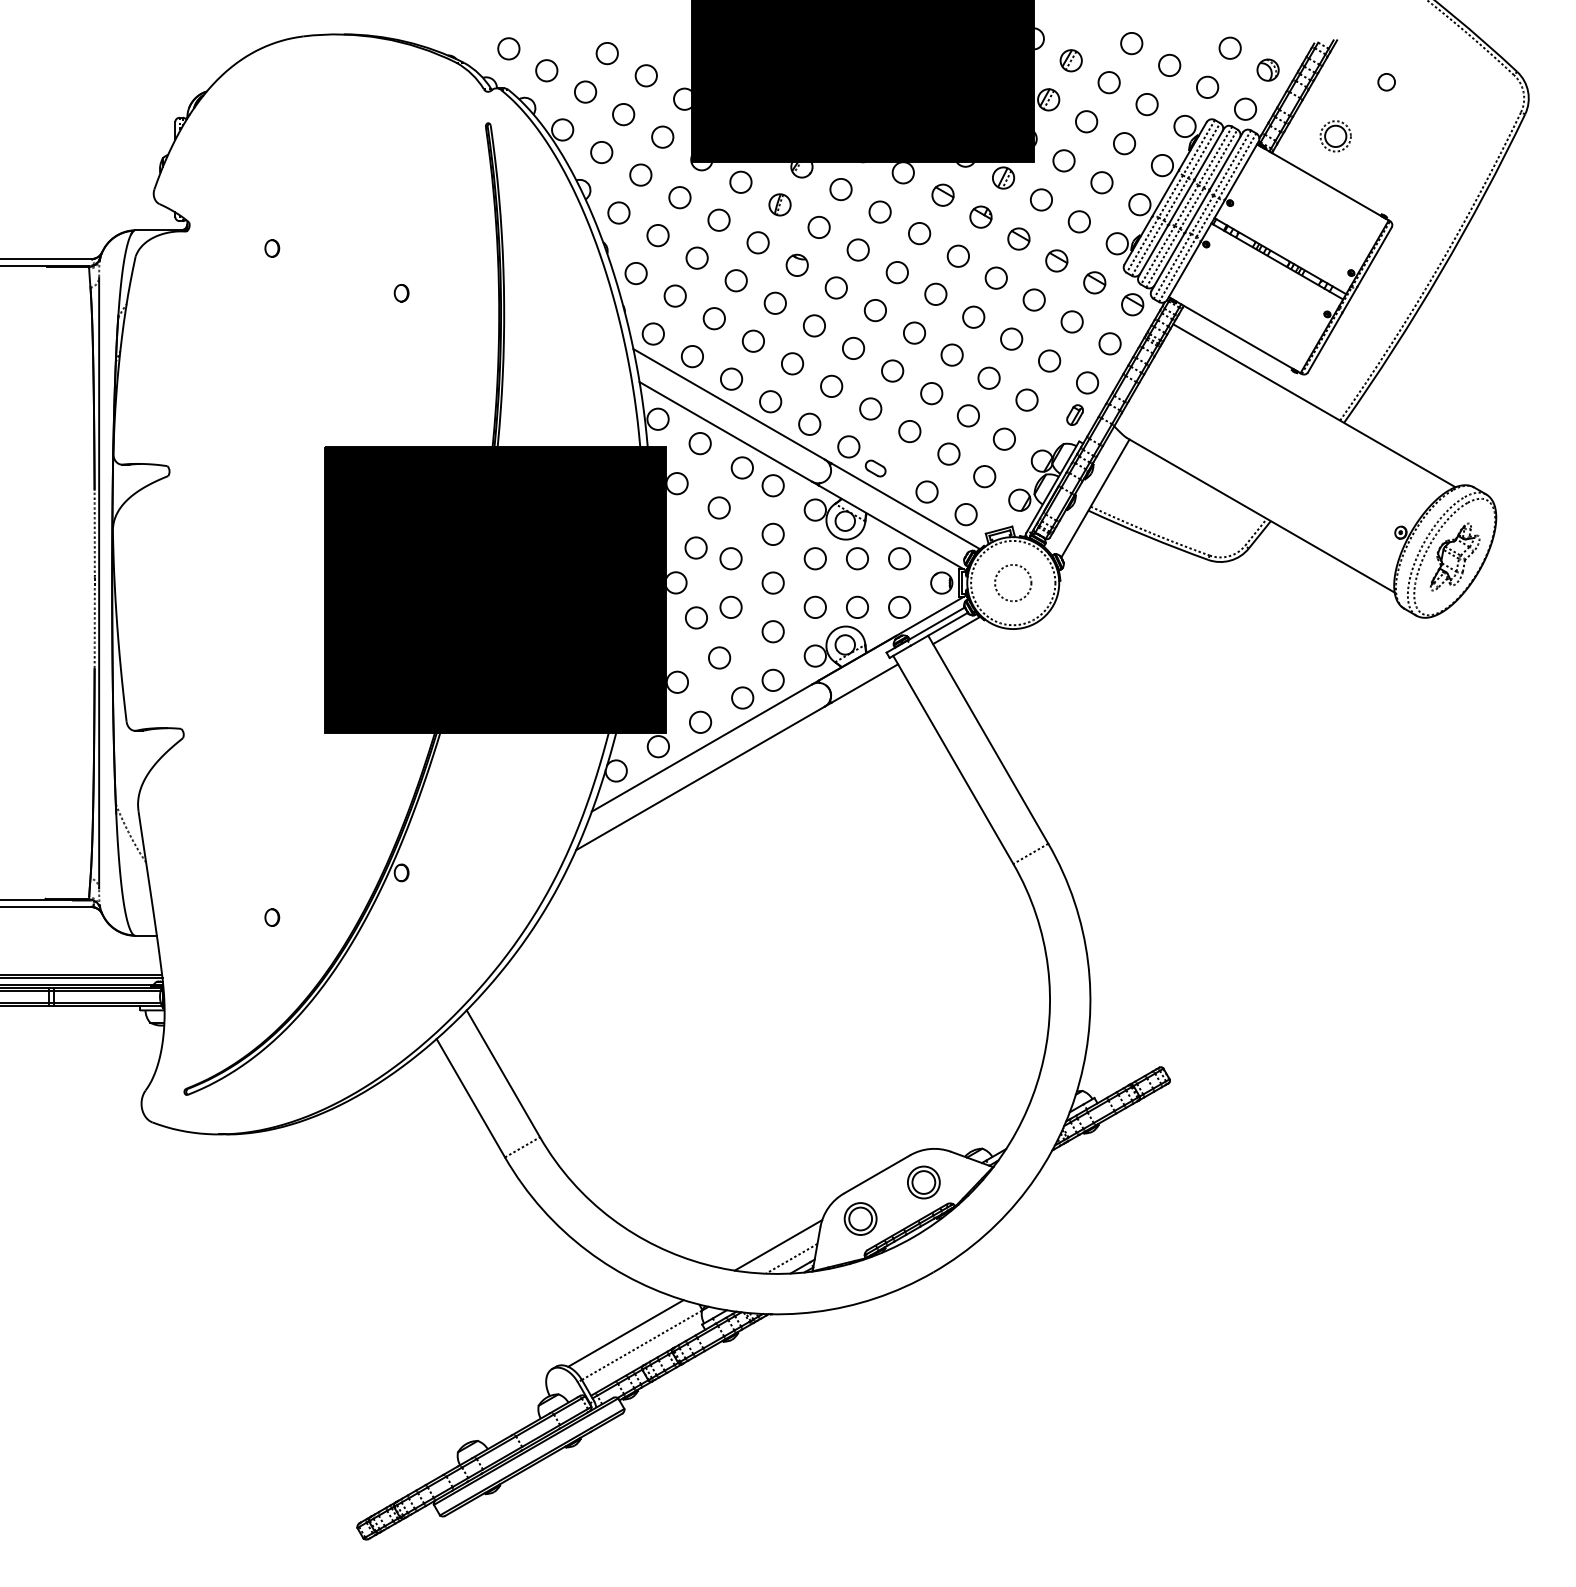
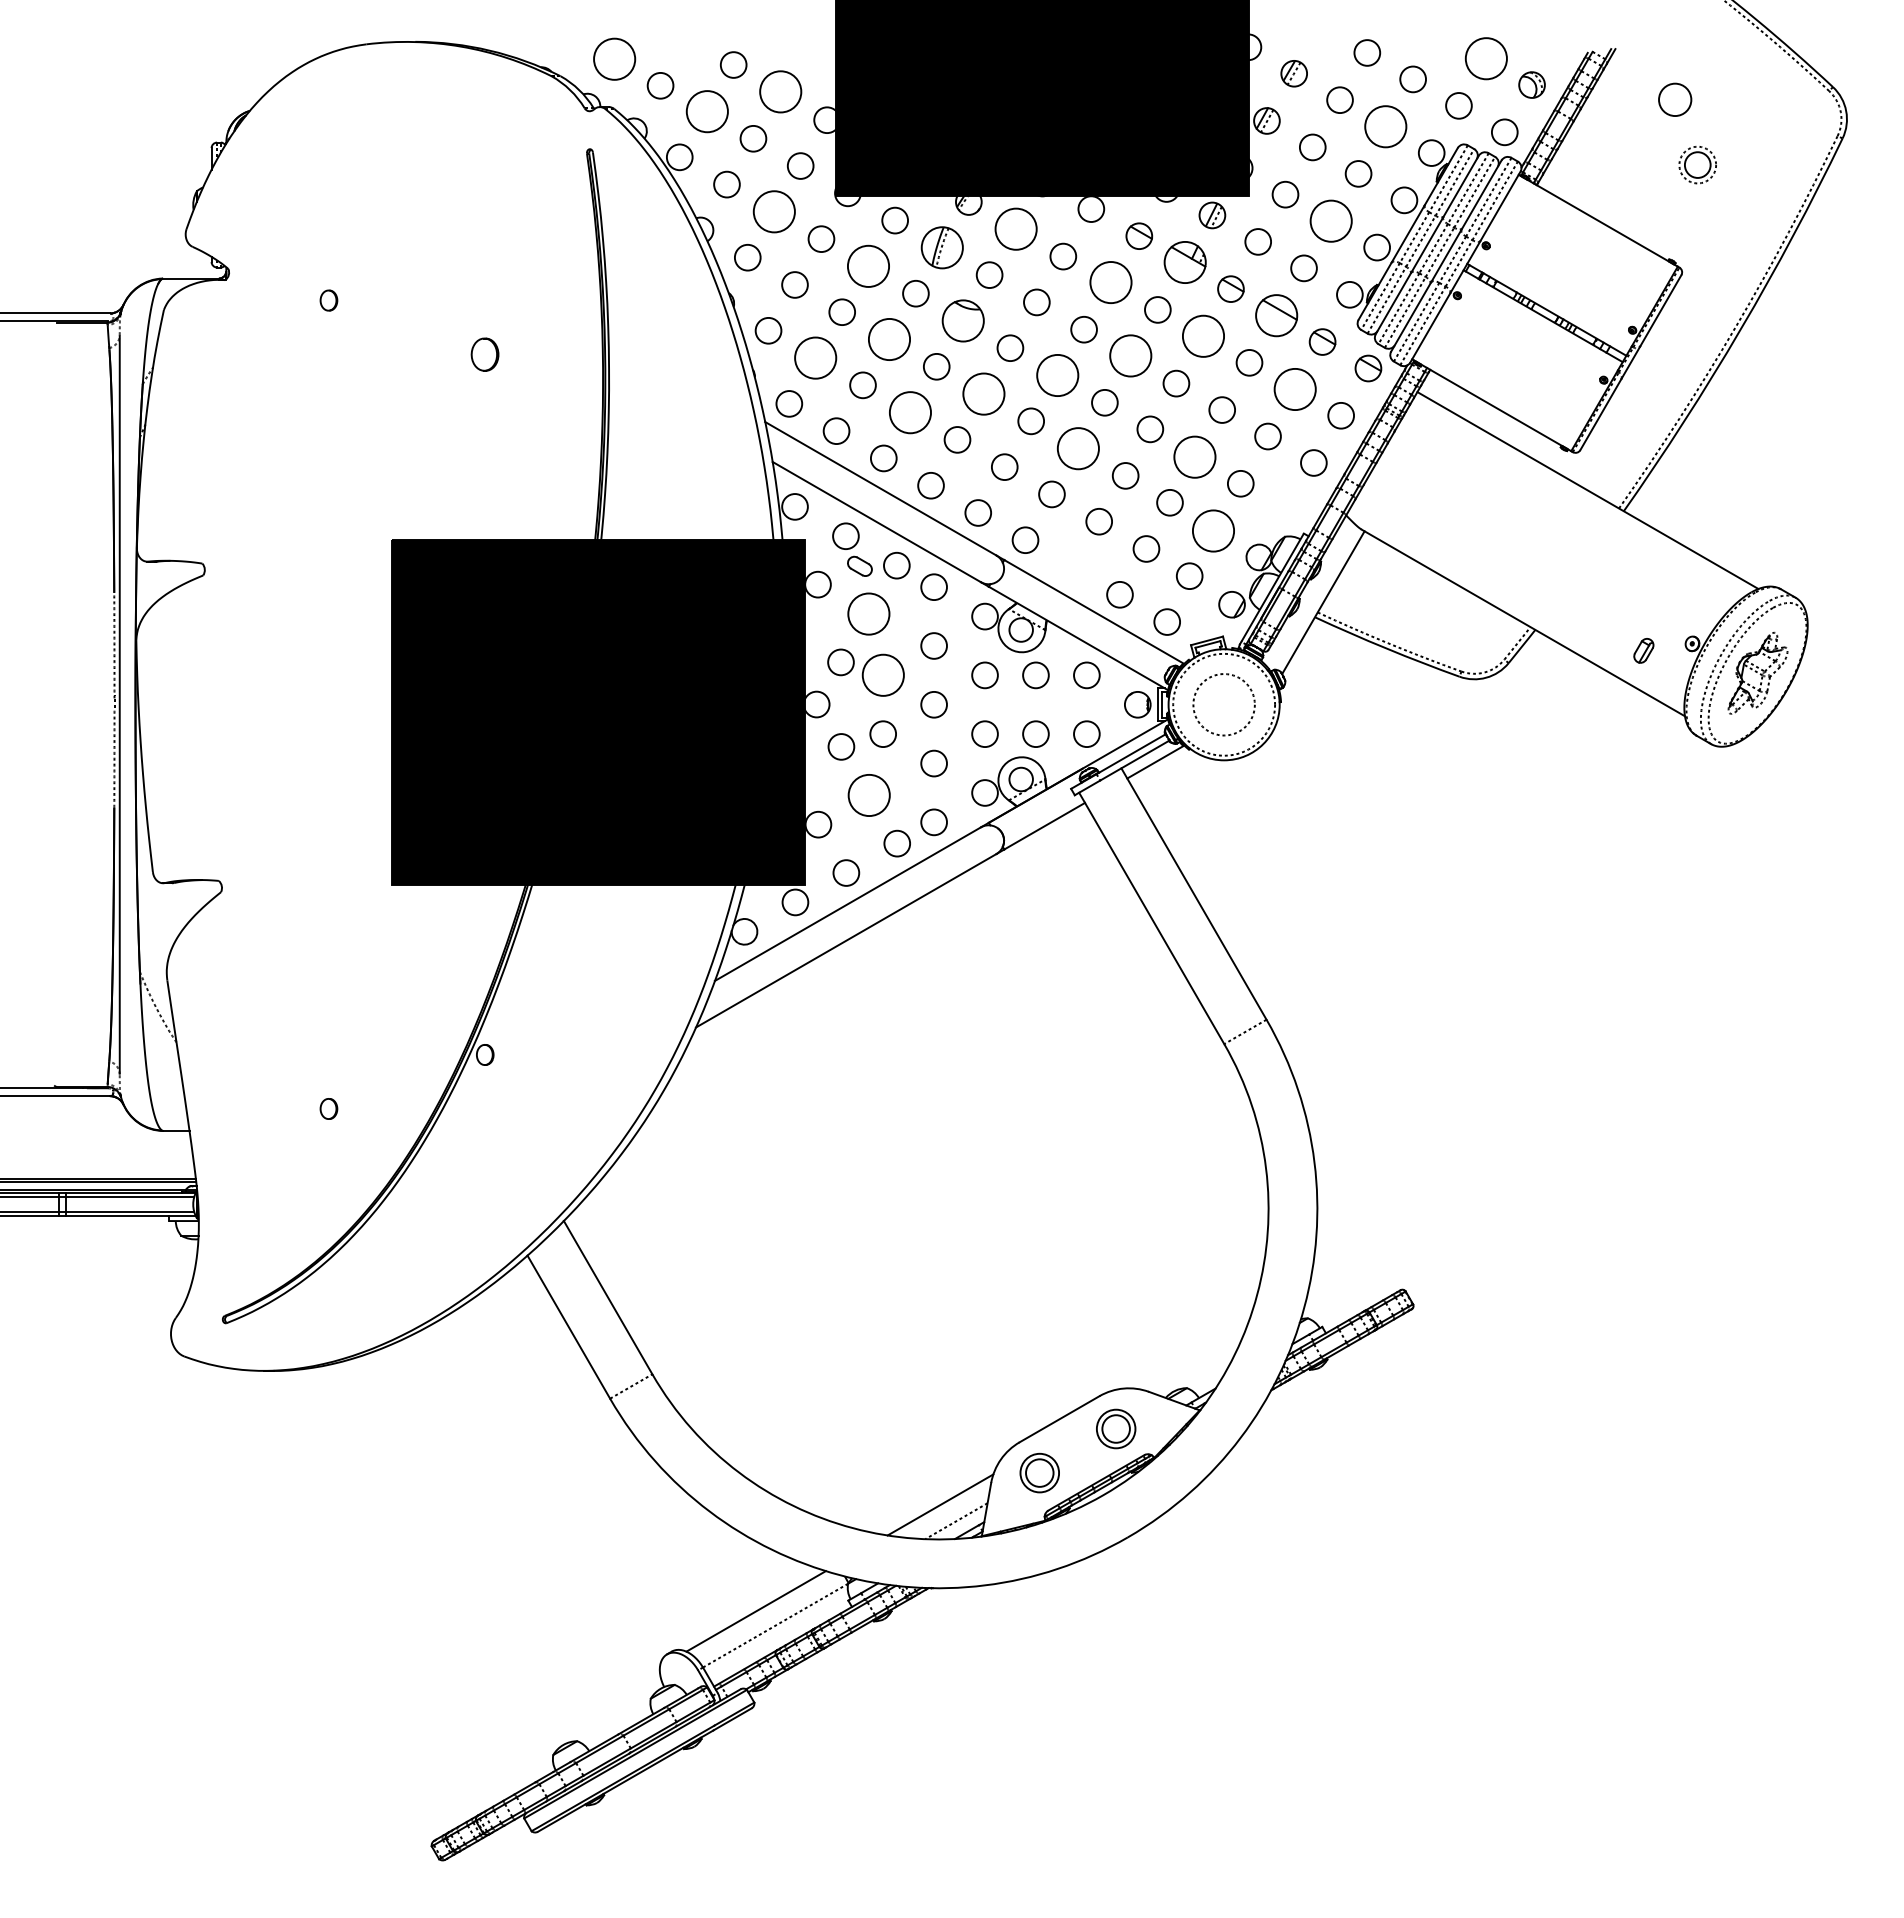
circle: (508, 48) -> (614, 59), size x1.6
circle: (1229, 48) -> (1485, 58), size x1.6
circle: (646, 75) -> (780, 91), size x1.6
circle: (1386, 82) -> (1675, 99), size x1.6
circle: (585, 92) -> (707, 111), size x1.6
circle: (1146, 104) -> (1385, 126), size x1.6
part: (1335, 136) -> (1697, 165), moved
circle: (640, 174) -> (773, 211), size x1.6
circle: (1102, 182) -> (1331, 220), size x1.6
circle: (840, 189) -> (1015, 229), size x1.6
part: (780, 204) -> (942, 247), size x1.6
part: (980, 217) -> (1184, 262), size x1.6
circle: (718, 220) -> (868, 266), size x1.6
circle: (919, 233) -> (1110, 282), size x1.6
part: (1056, 260) -> (1276, 315), size x1.6
part: (796, 265) -> (962, 320), size x1.6
circle: (996, 278) -> (1203, 336), size x1.6
circle: (736, 280) -> (889, 339), size x1.6
part: (401, 293) -> (485, 354), size x1.6
circle: (935, 293) -> (1130, 355), size x1.6
circle: (675, 295) -> (815, 357), size x1.6
circle: (875, 310) -> (1057, 375), size x1.6
circle: (1072, 321) -> (1295, 388), size x1.6
circle: (814, 325) -> (983, 393), size x1.6
circle: (752, 341) -> (909, 412), size x1.6
circle: (892, 370) -> (1078, 448), size x1.6
circle: (988, 378) -> (1194, 457), size x1.6
part: (1074, 414) -> (1643, 650), moved
circle: (1004, 438) -> (1213, 530), size x1.6
part: (875, 467) -> (859, 565), moved
circle: (718, 507) -> (868, 613), size x1.6
circle: (730, 558) -> (882, 675), size x1.6
circle: (1013, 582) -> (1224, 704), size x1.4
circle: (719, 657) -> (869, 794), size x1.6

